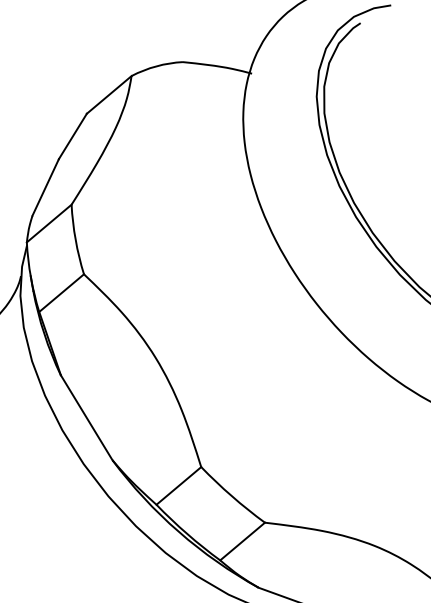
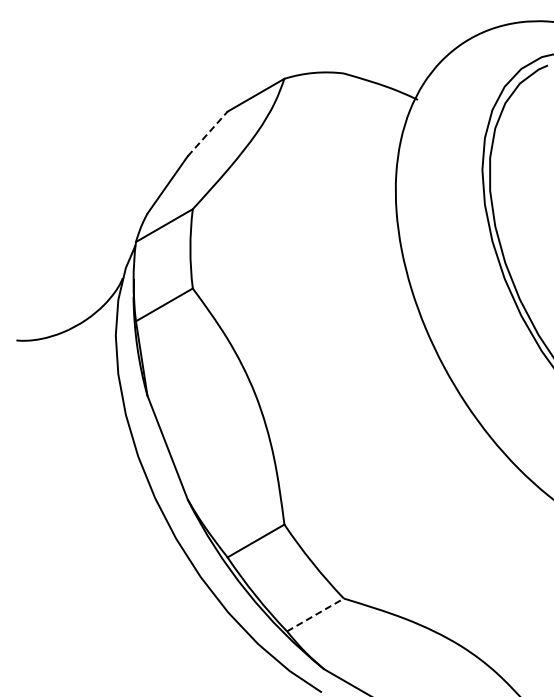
line: (72, 136) -> (207, 134), solid -> dashed
line: (242, 541) -> (315, 615), solid -> dashed

